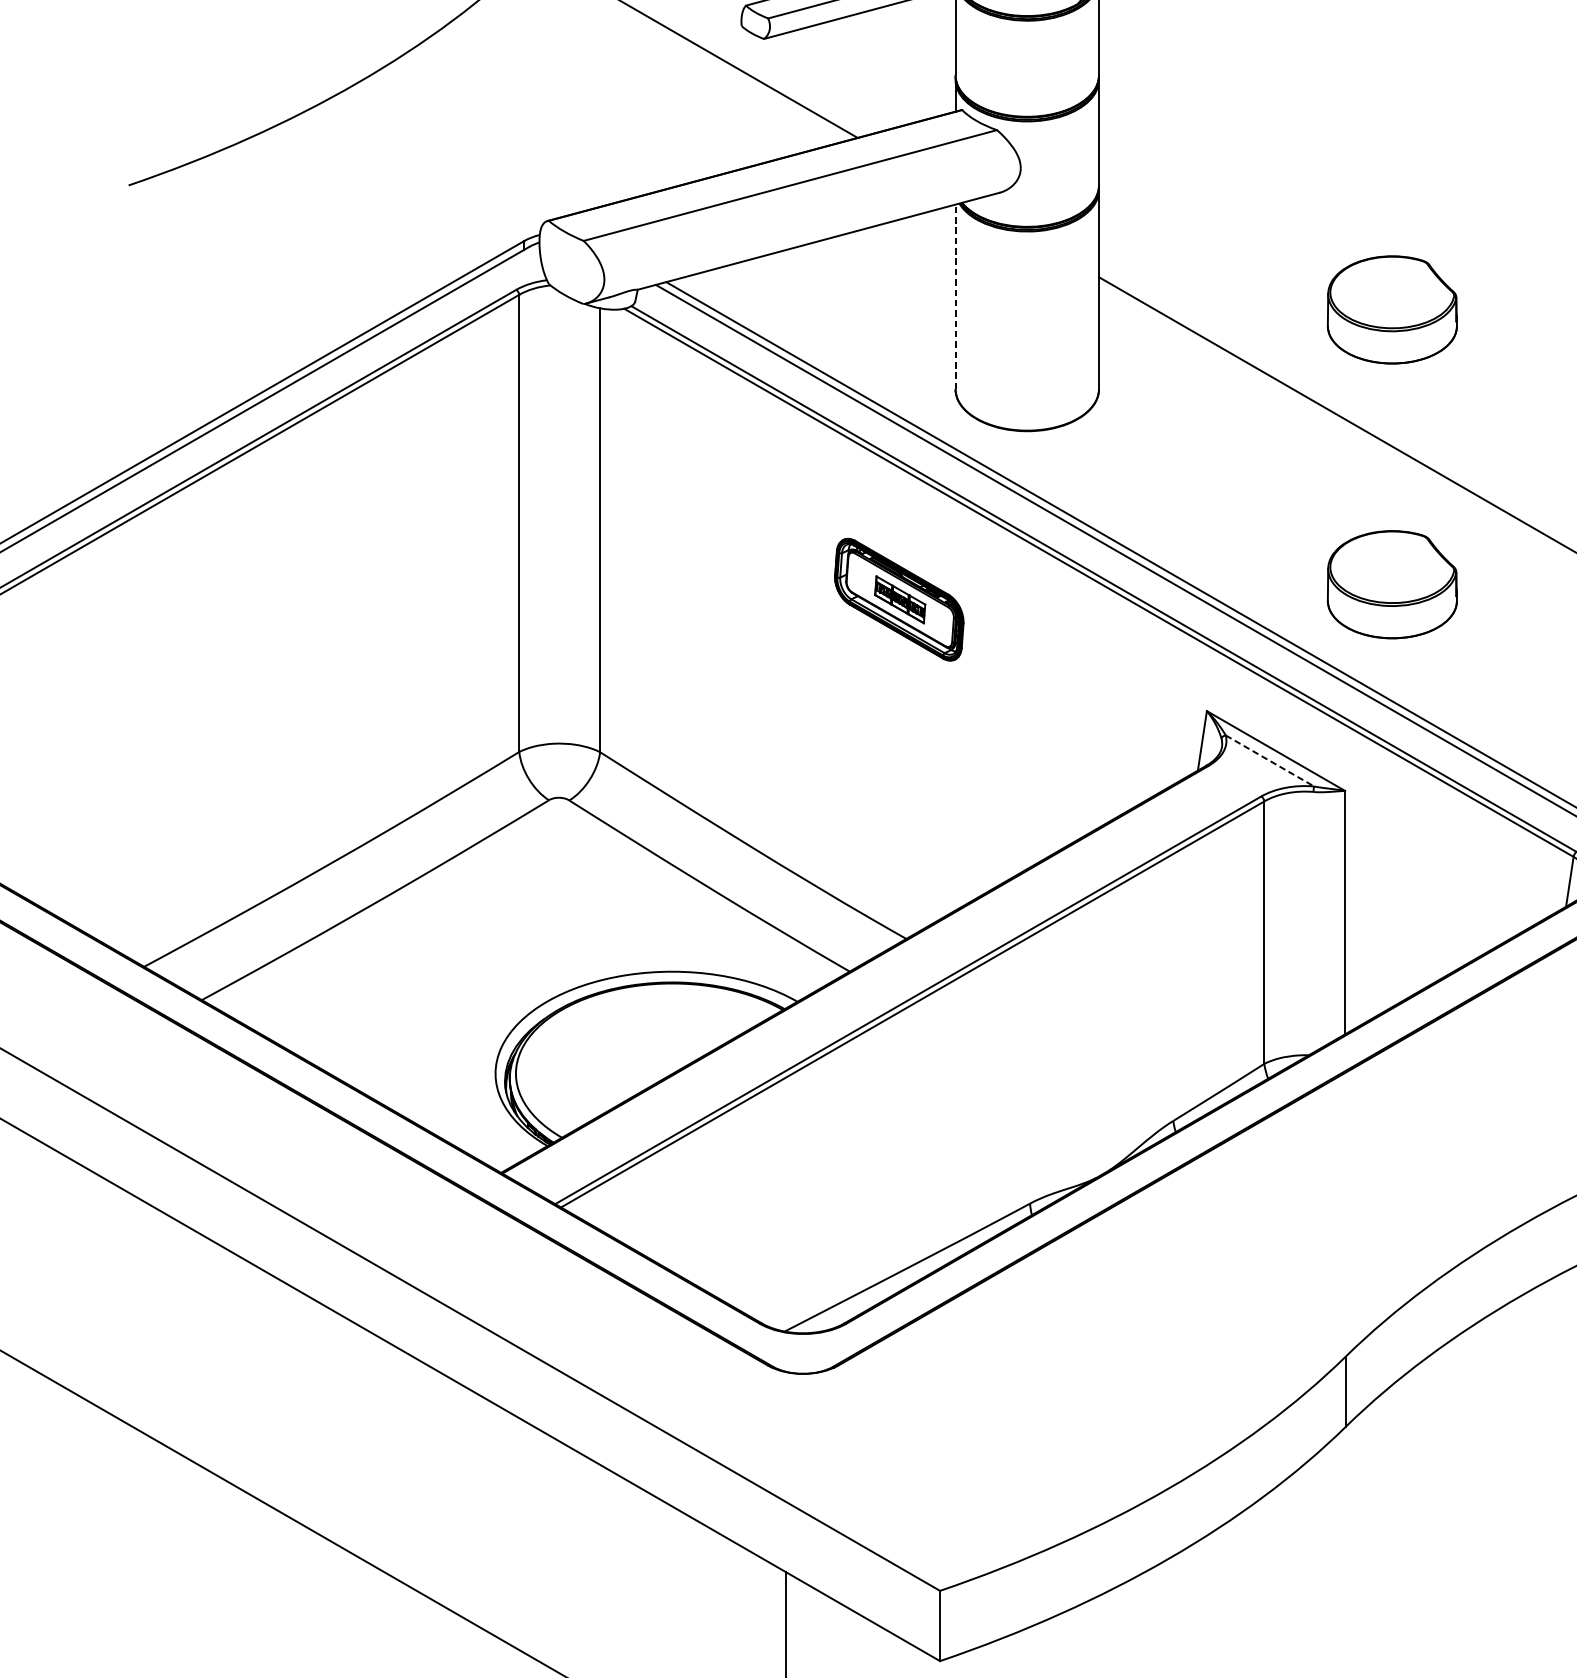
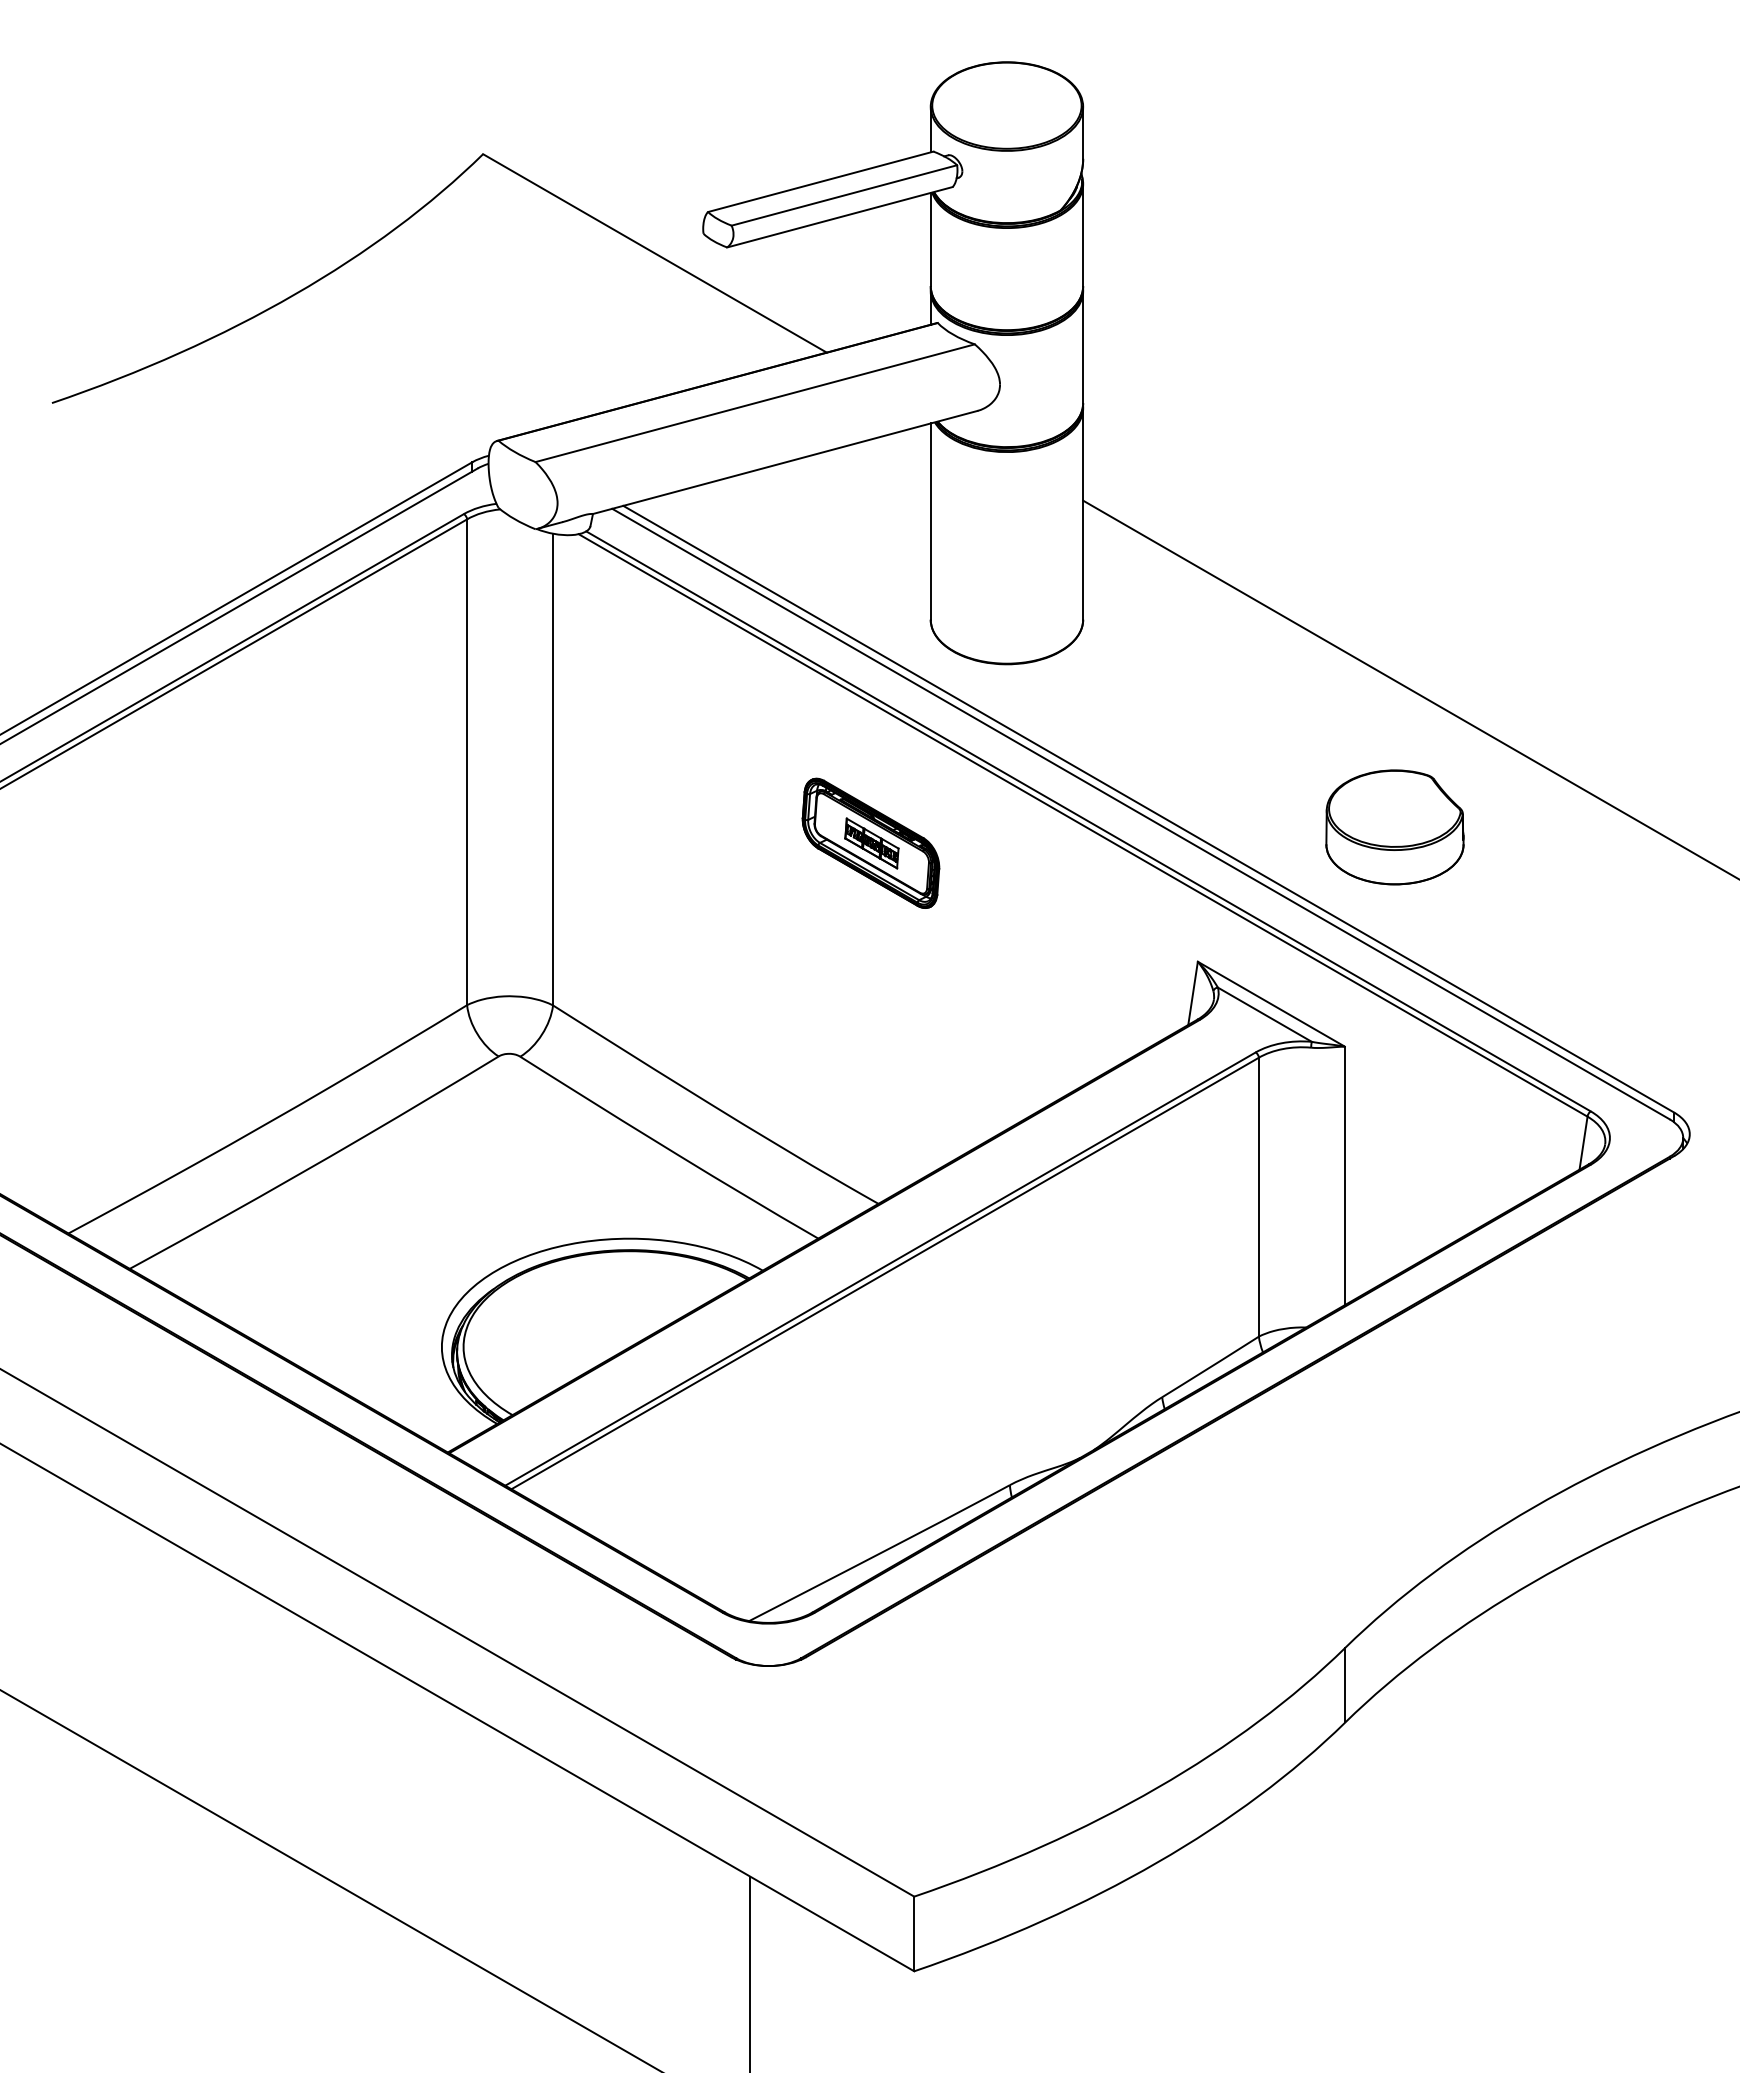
line: (955, 296) -> (930, 521), dashed -> solid
part: (1391, 310) -> (1394, 535), removed
line: (1270, 760) -> (1265, 1014), dashed -> solid

